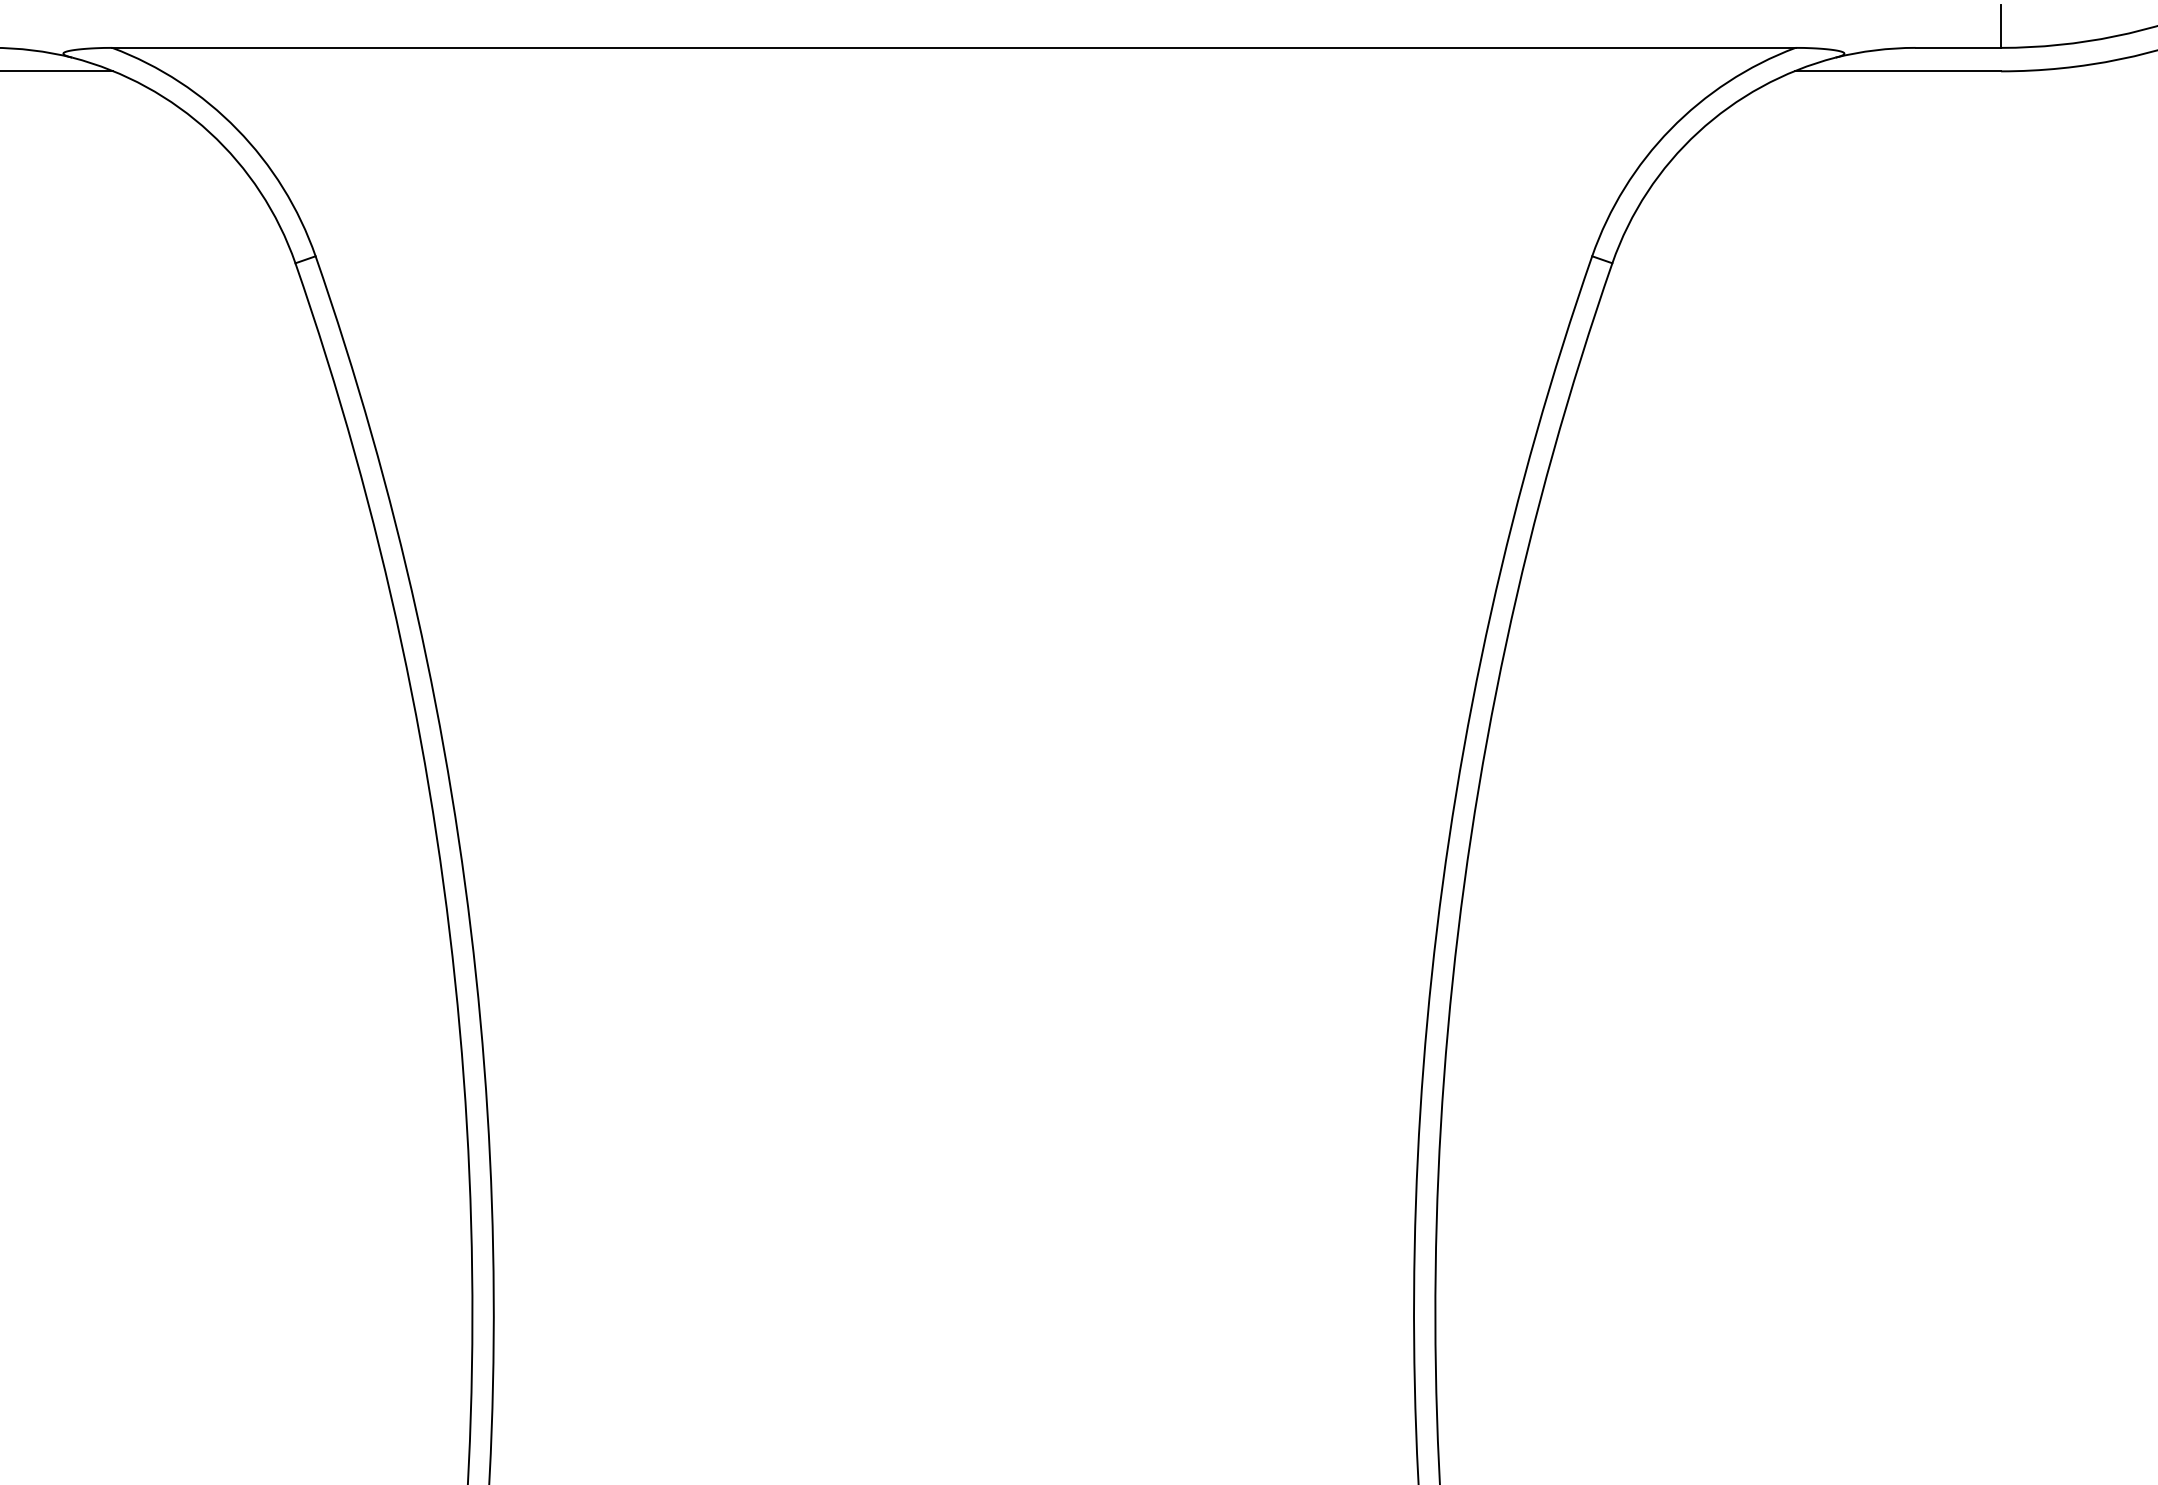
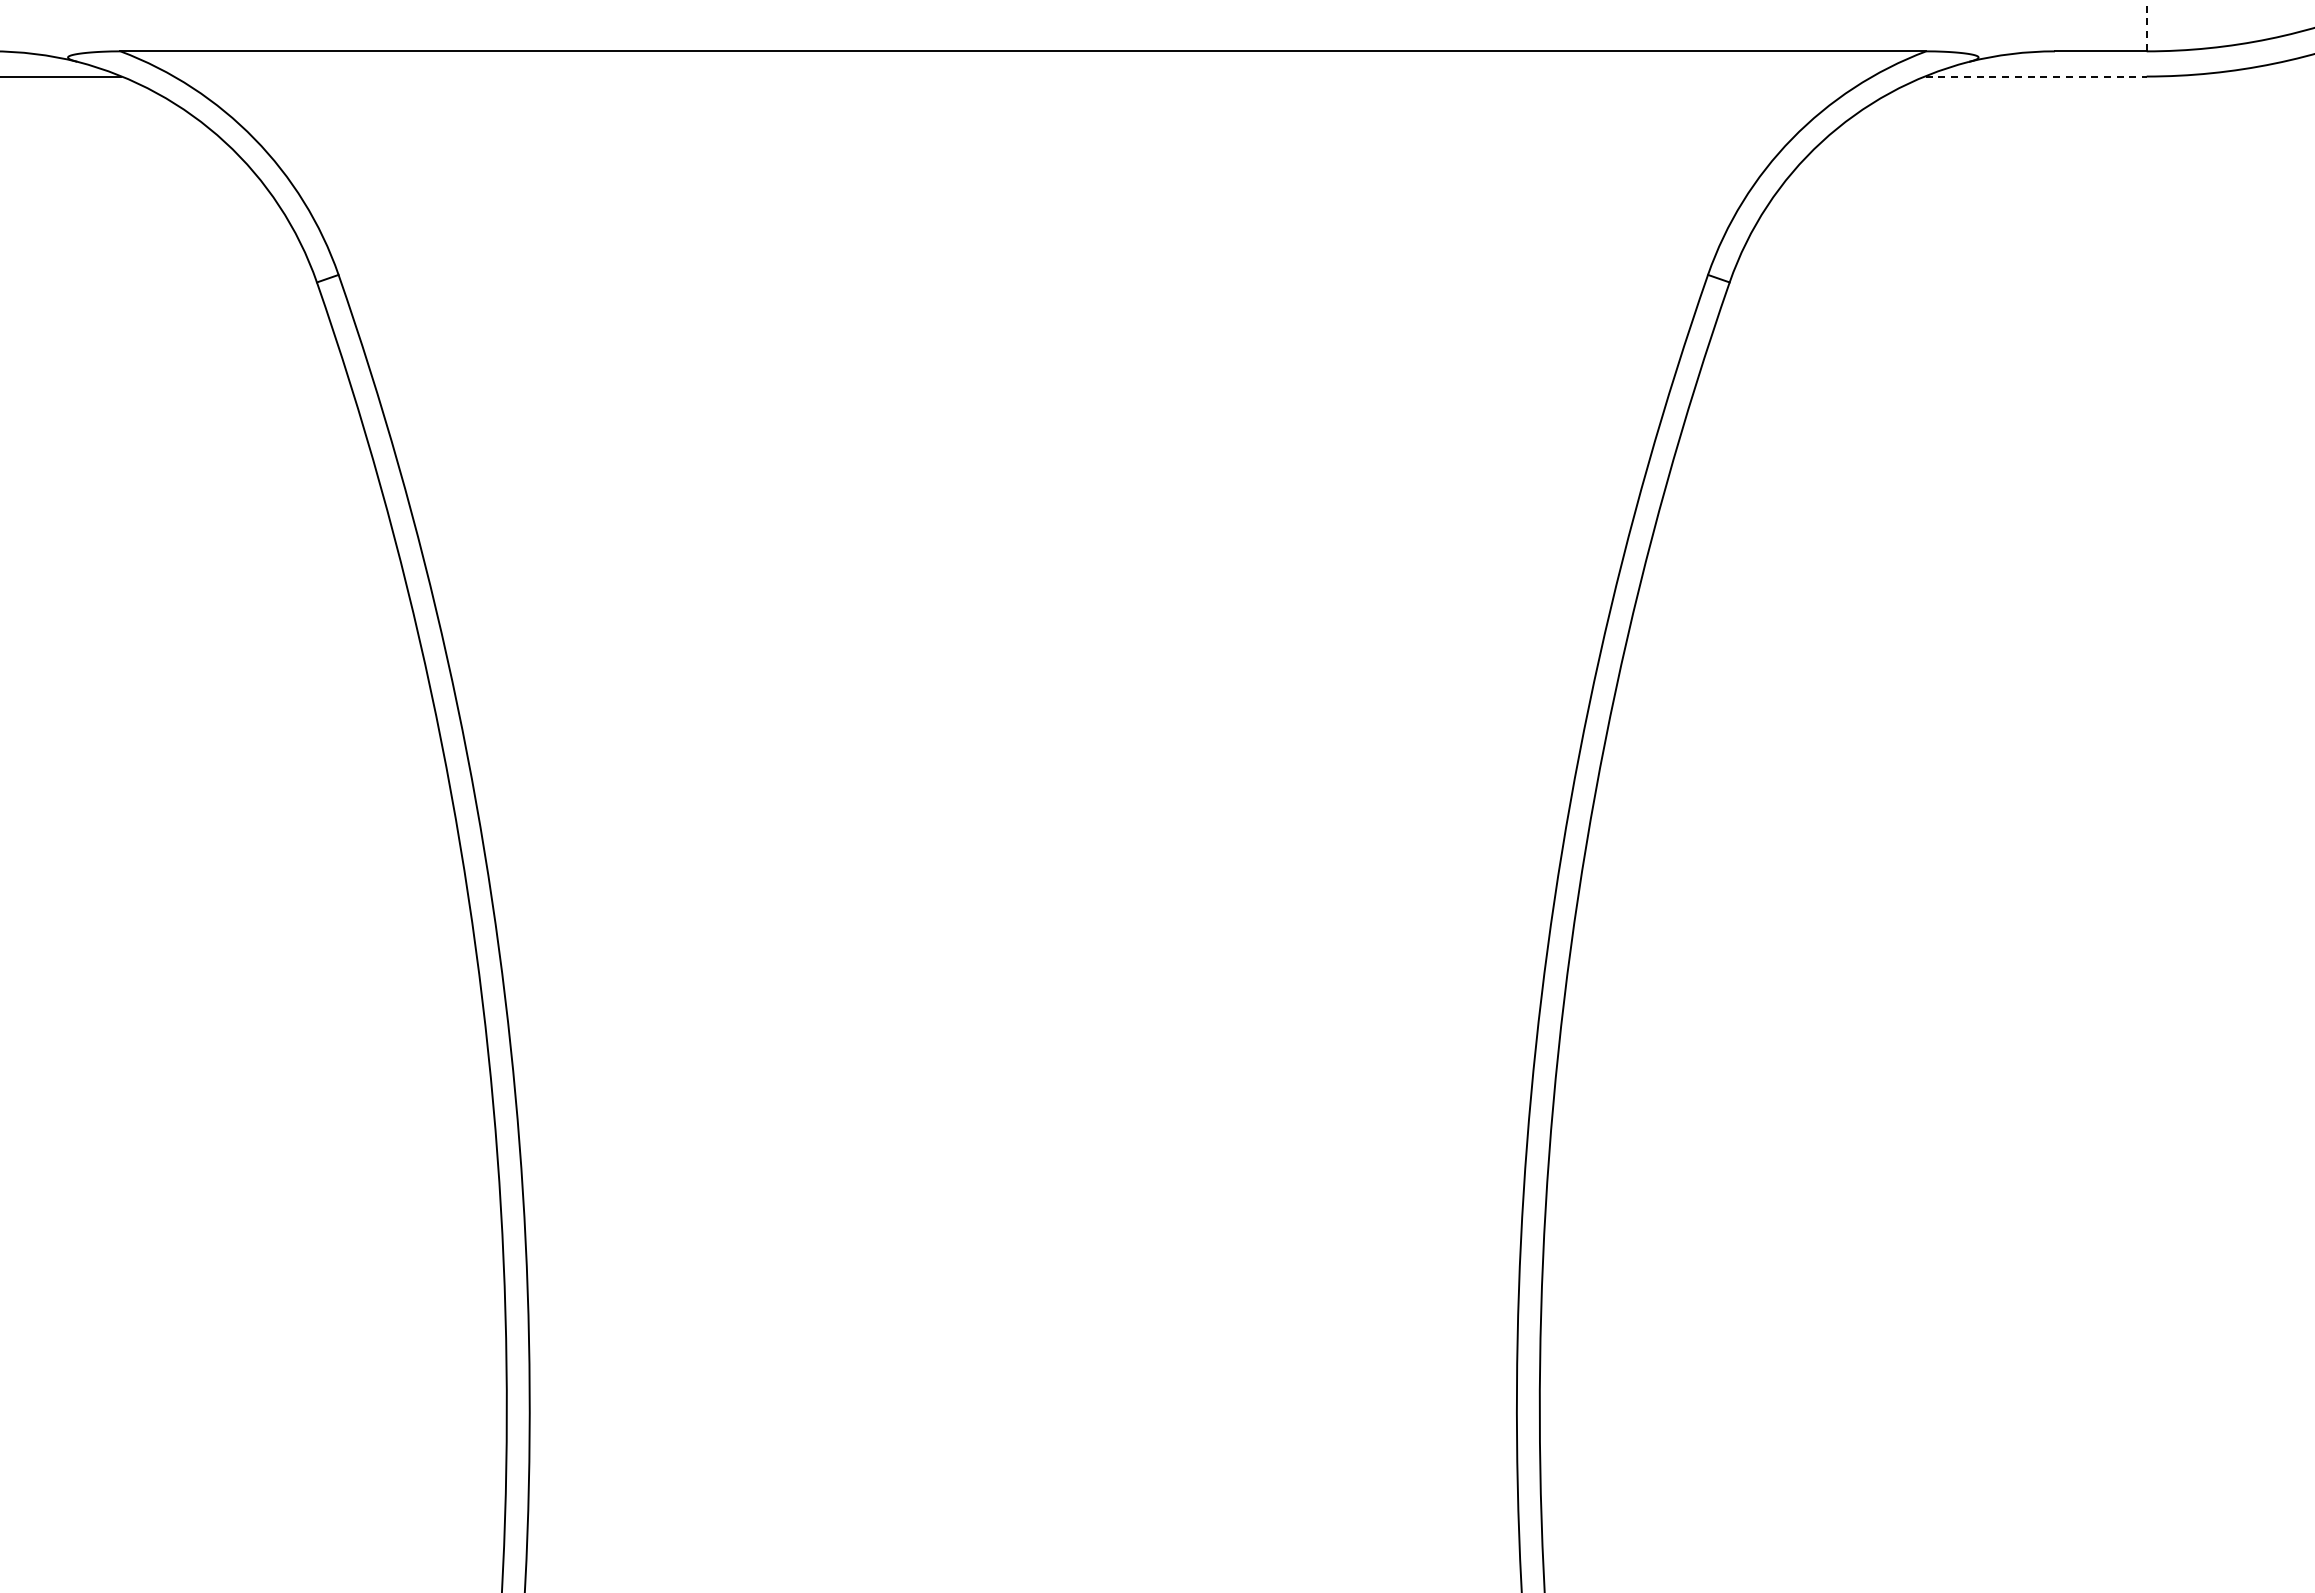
line: (2000, 26) -> (2146, 28), solid -> dashed
line: (1898, 71) -> (2036, 76), solid -> dashed

